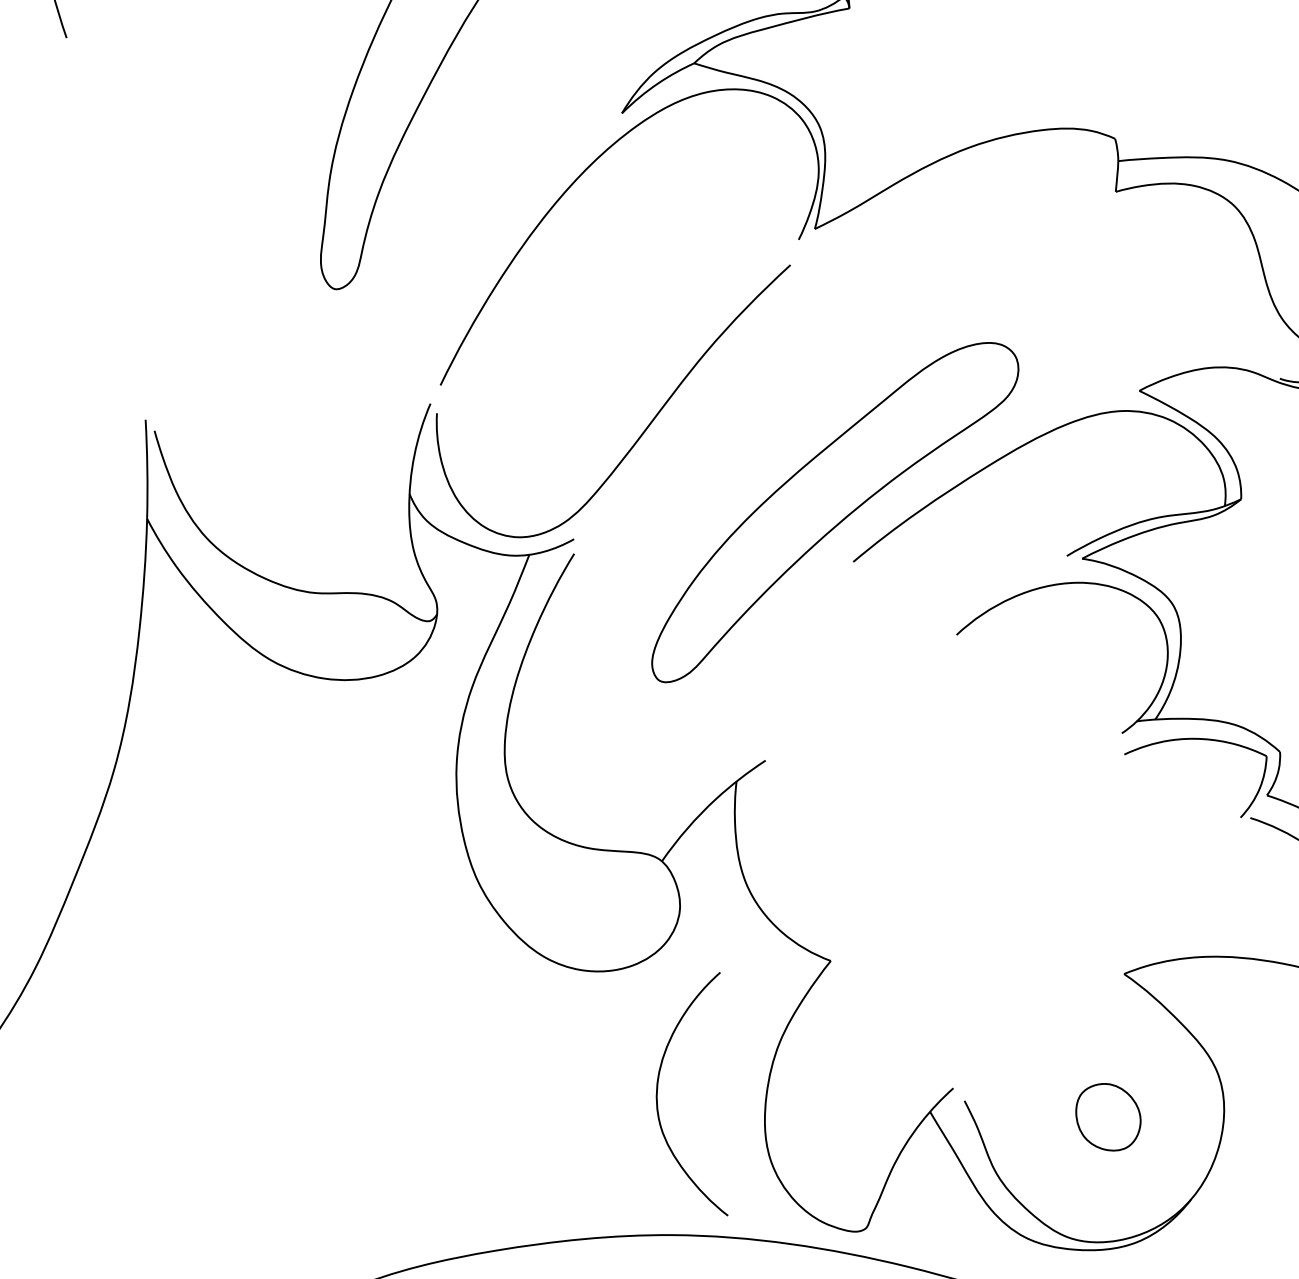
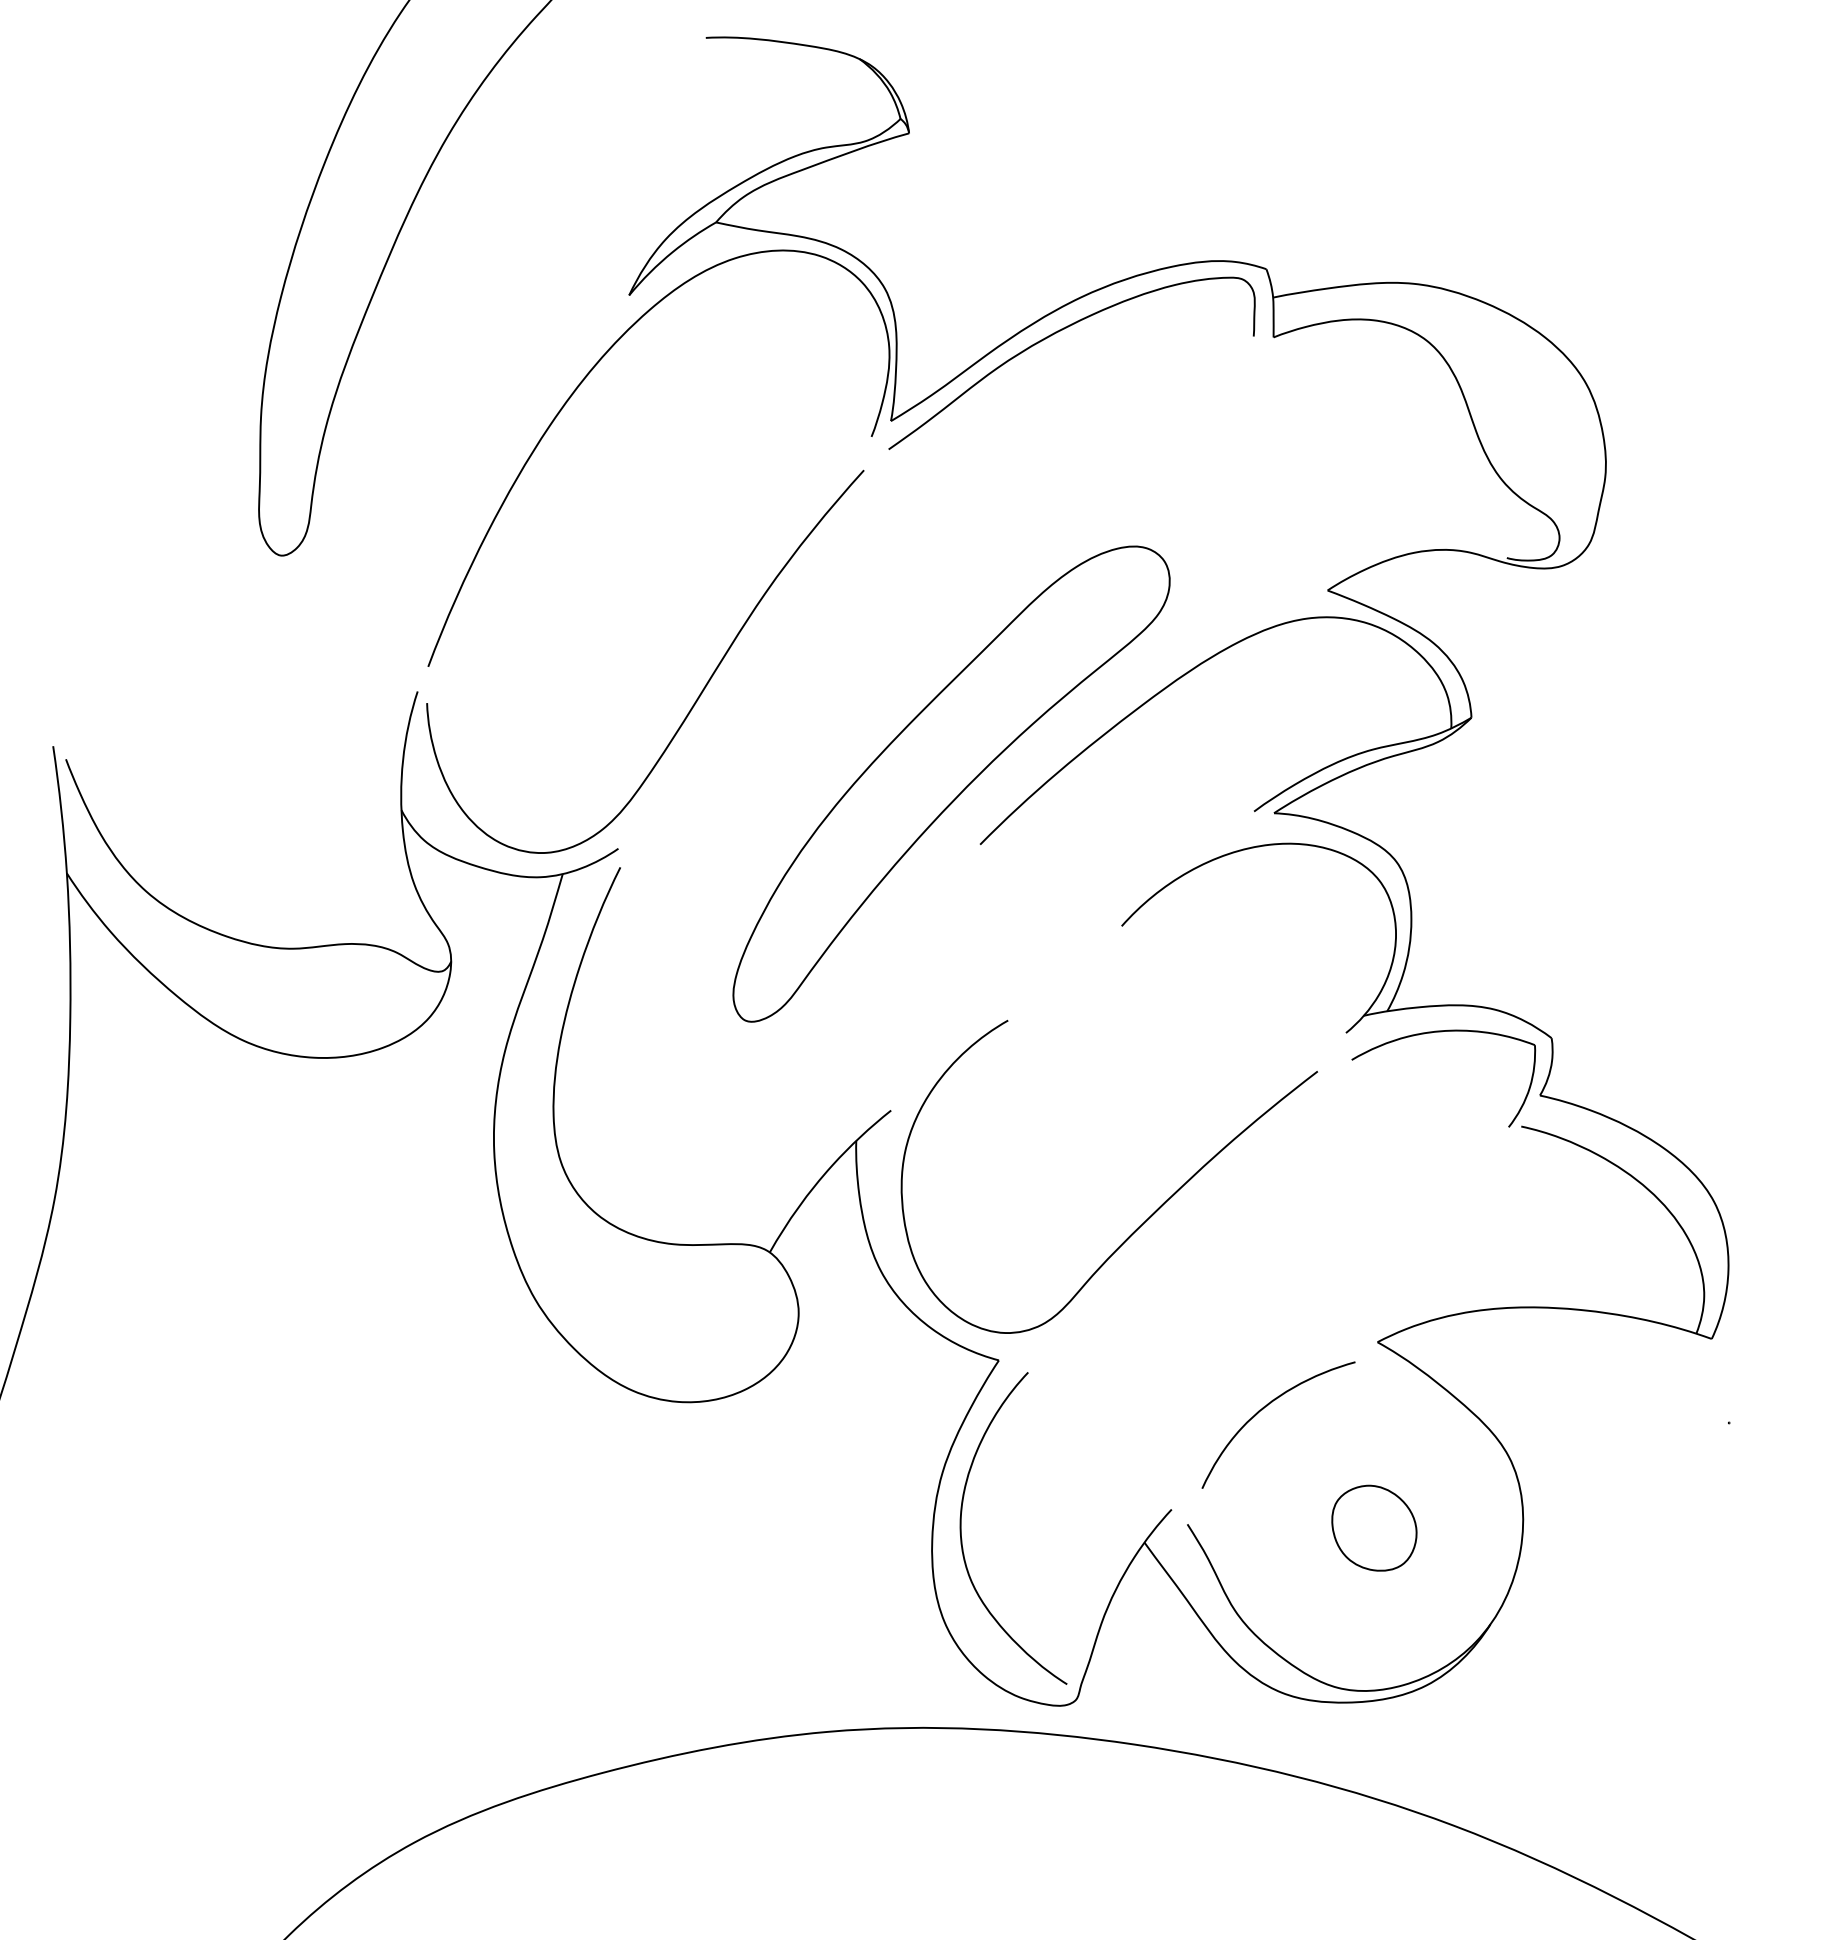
curve: (948, 173) -> (1056, 333), added
curve: (957, 860) -> (1149, 1216), added
curve: (1034, 1015) -> (1267, 1406), added
curve: (657, 1088) -> (961, 1528), moved

